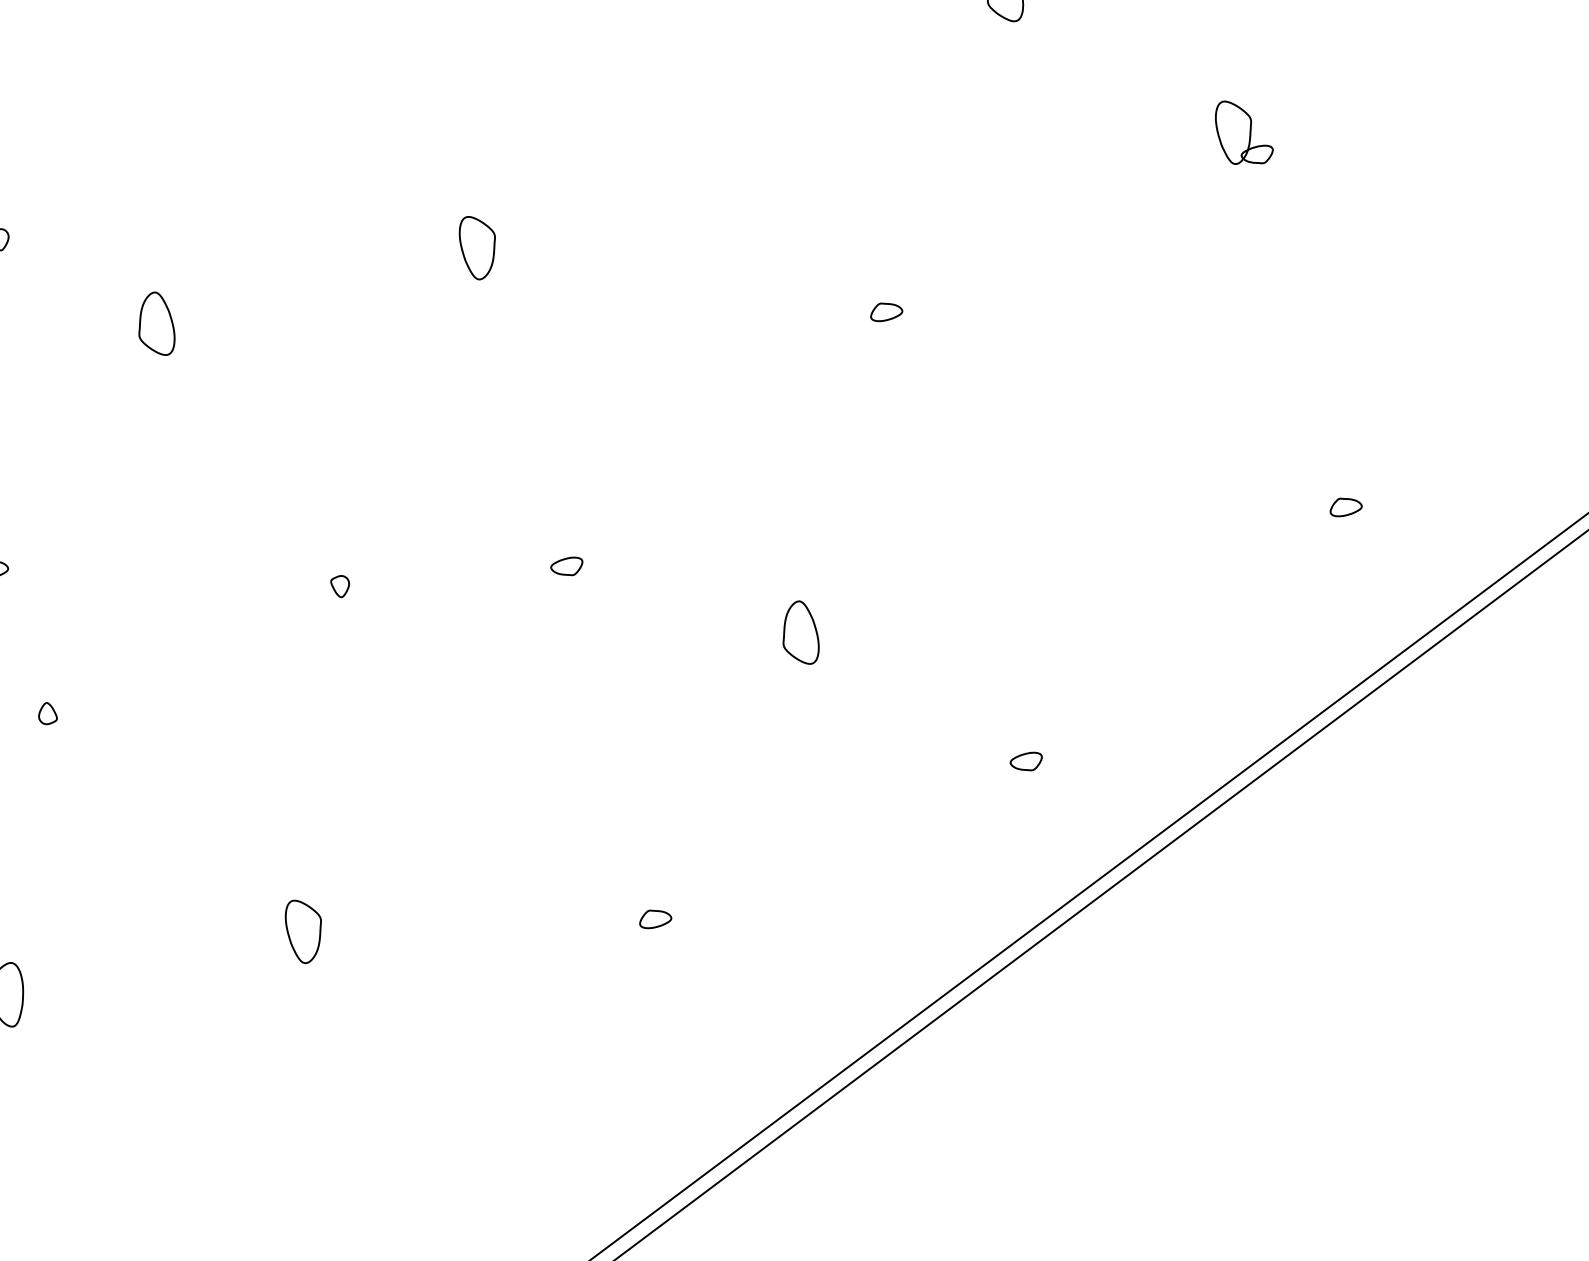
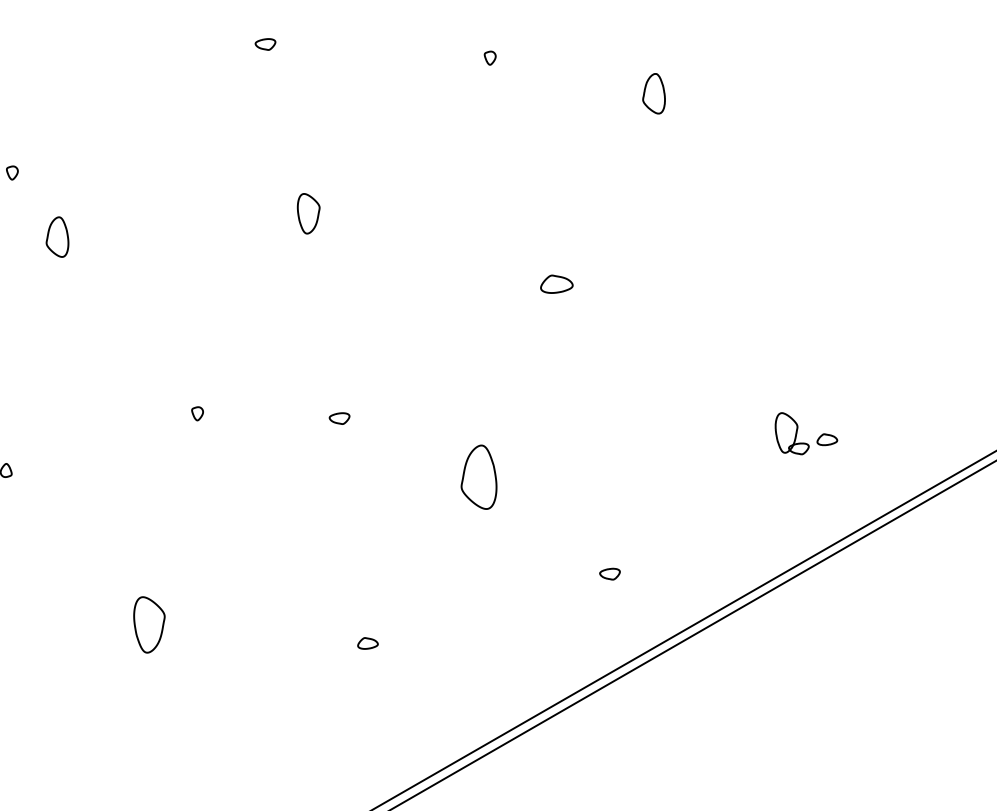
part: (1242, 132) -> (791, 433), moved
part: (885, 310) -> (556, 283), size x1.6
part: (155, 323) -> (57, 236), moved
part: (798, 632) -> (478, 476), size x1.6
part: (304, 930) -> (149, 624), size x1.4

